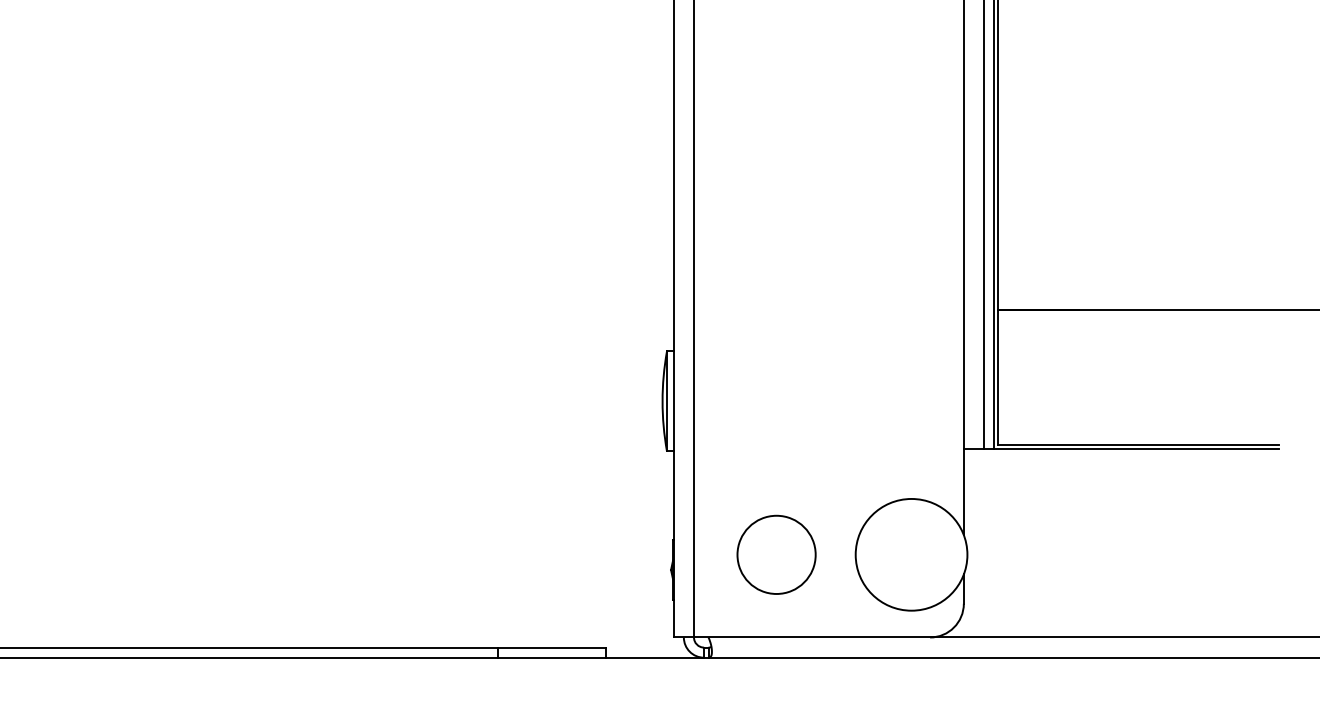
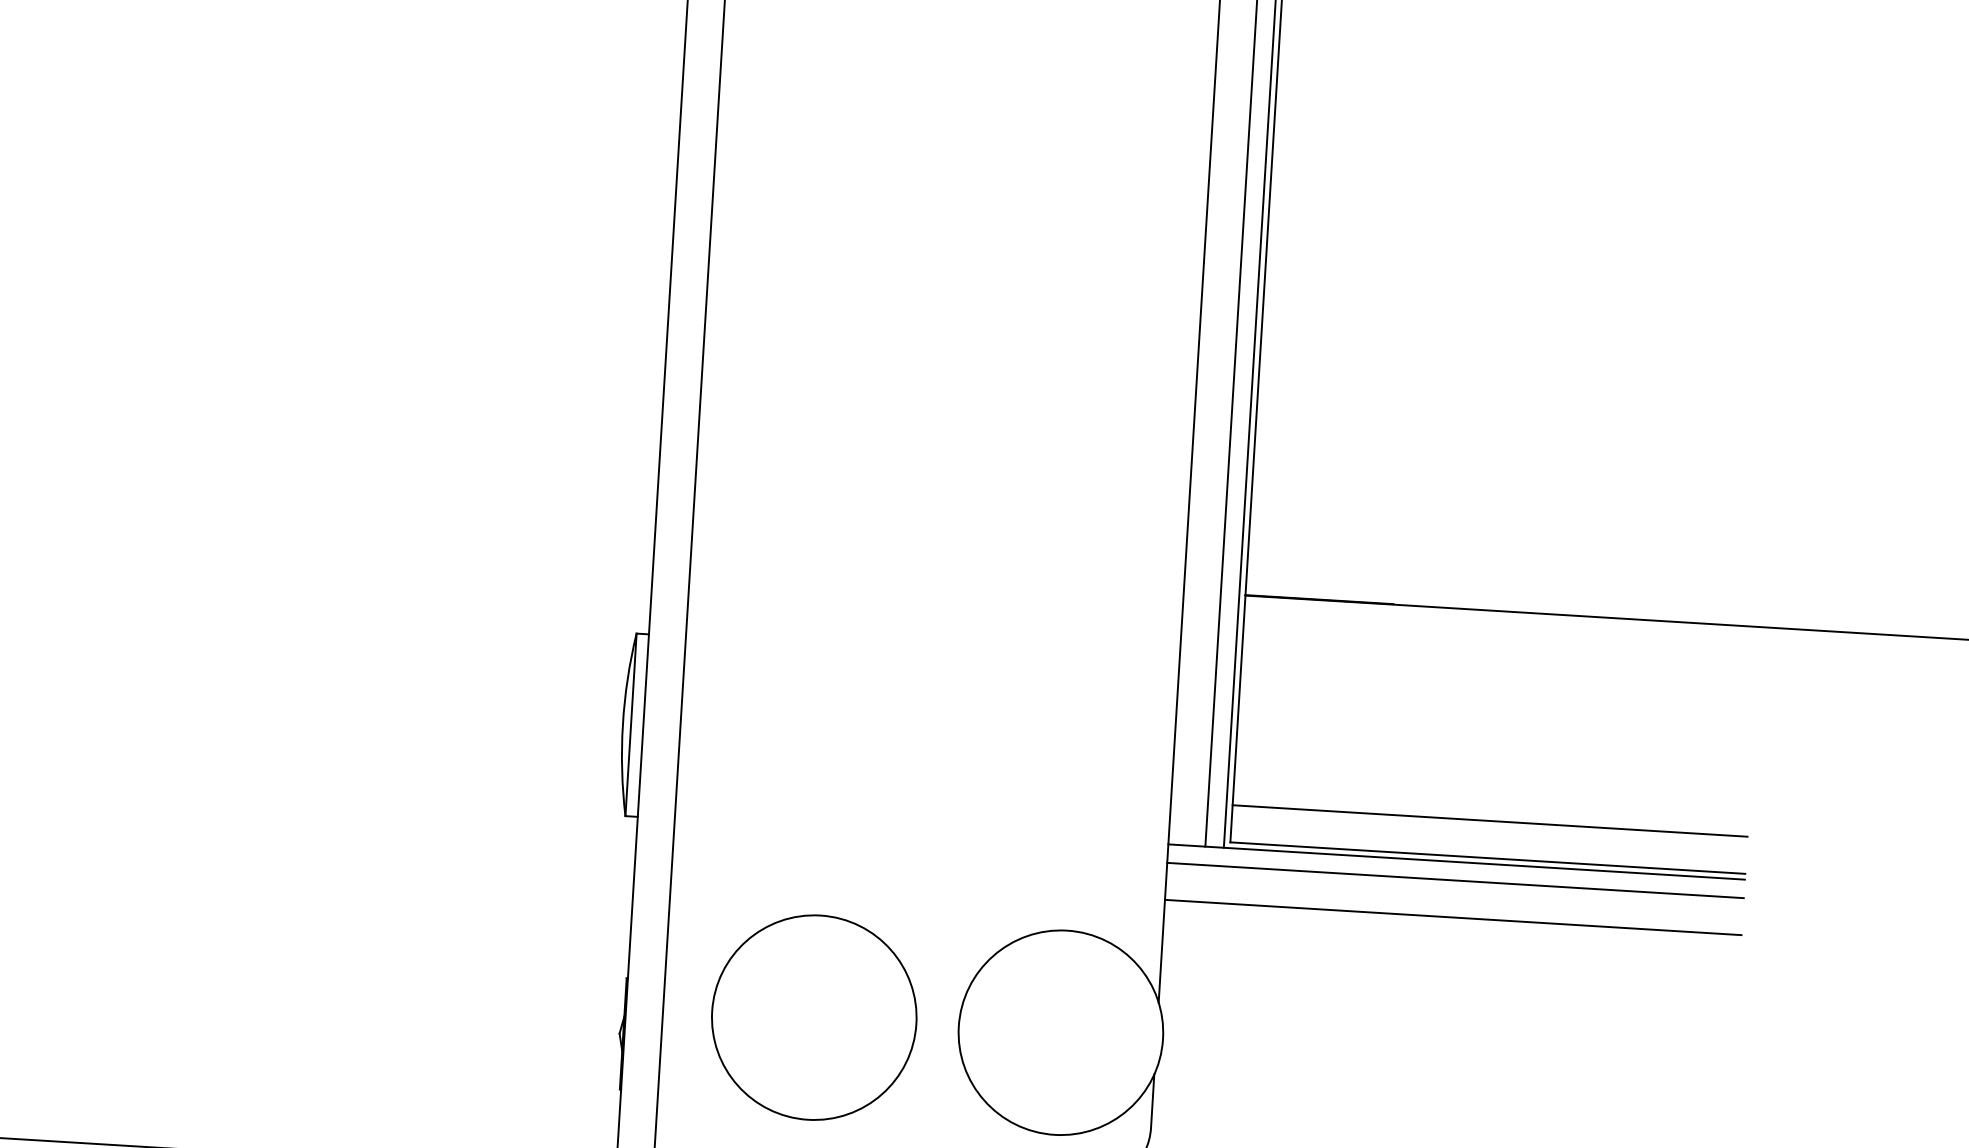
line: (1138, 425) -> (1490, 821), added
line: (1121, 458) -> (1455, 880), added
line: (1121, 478) -> (1453, 916), added
circle: (776, 554) -> (814, 1017), size x1.43

